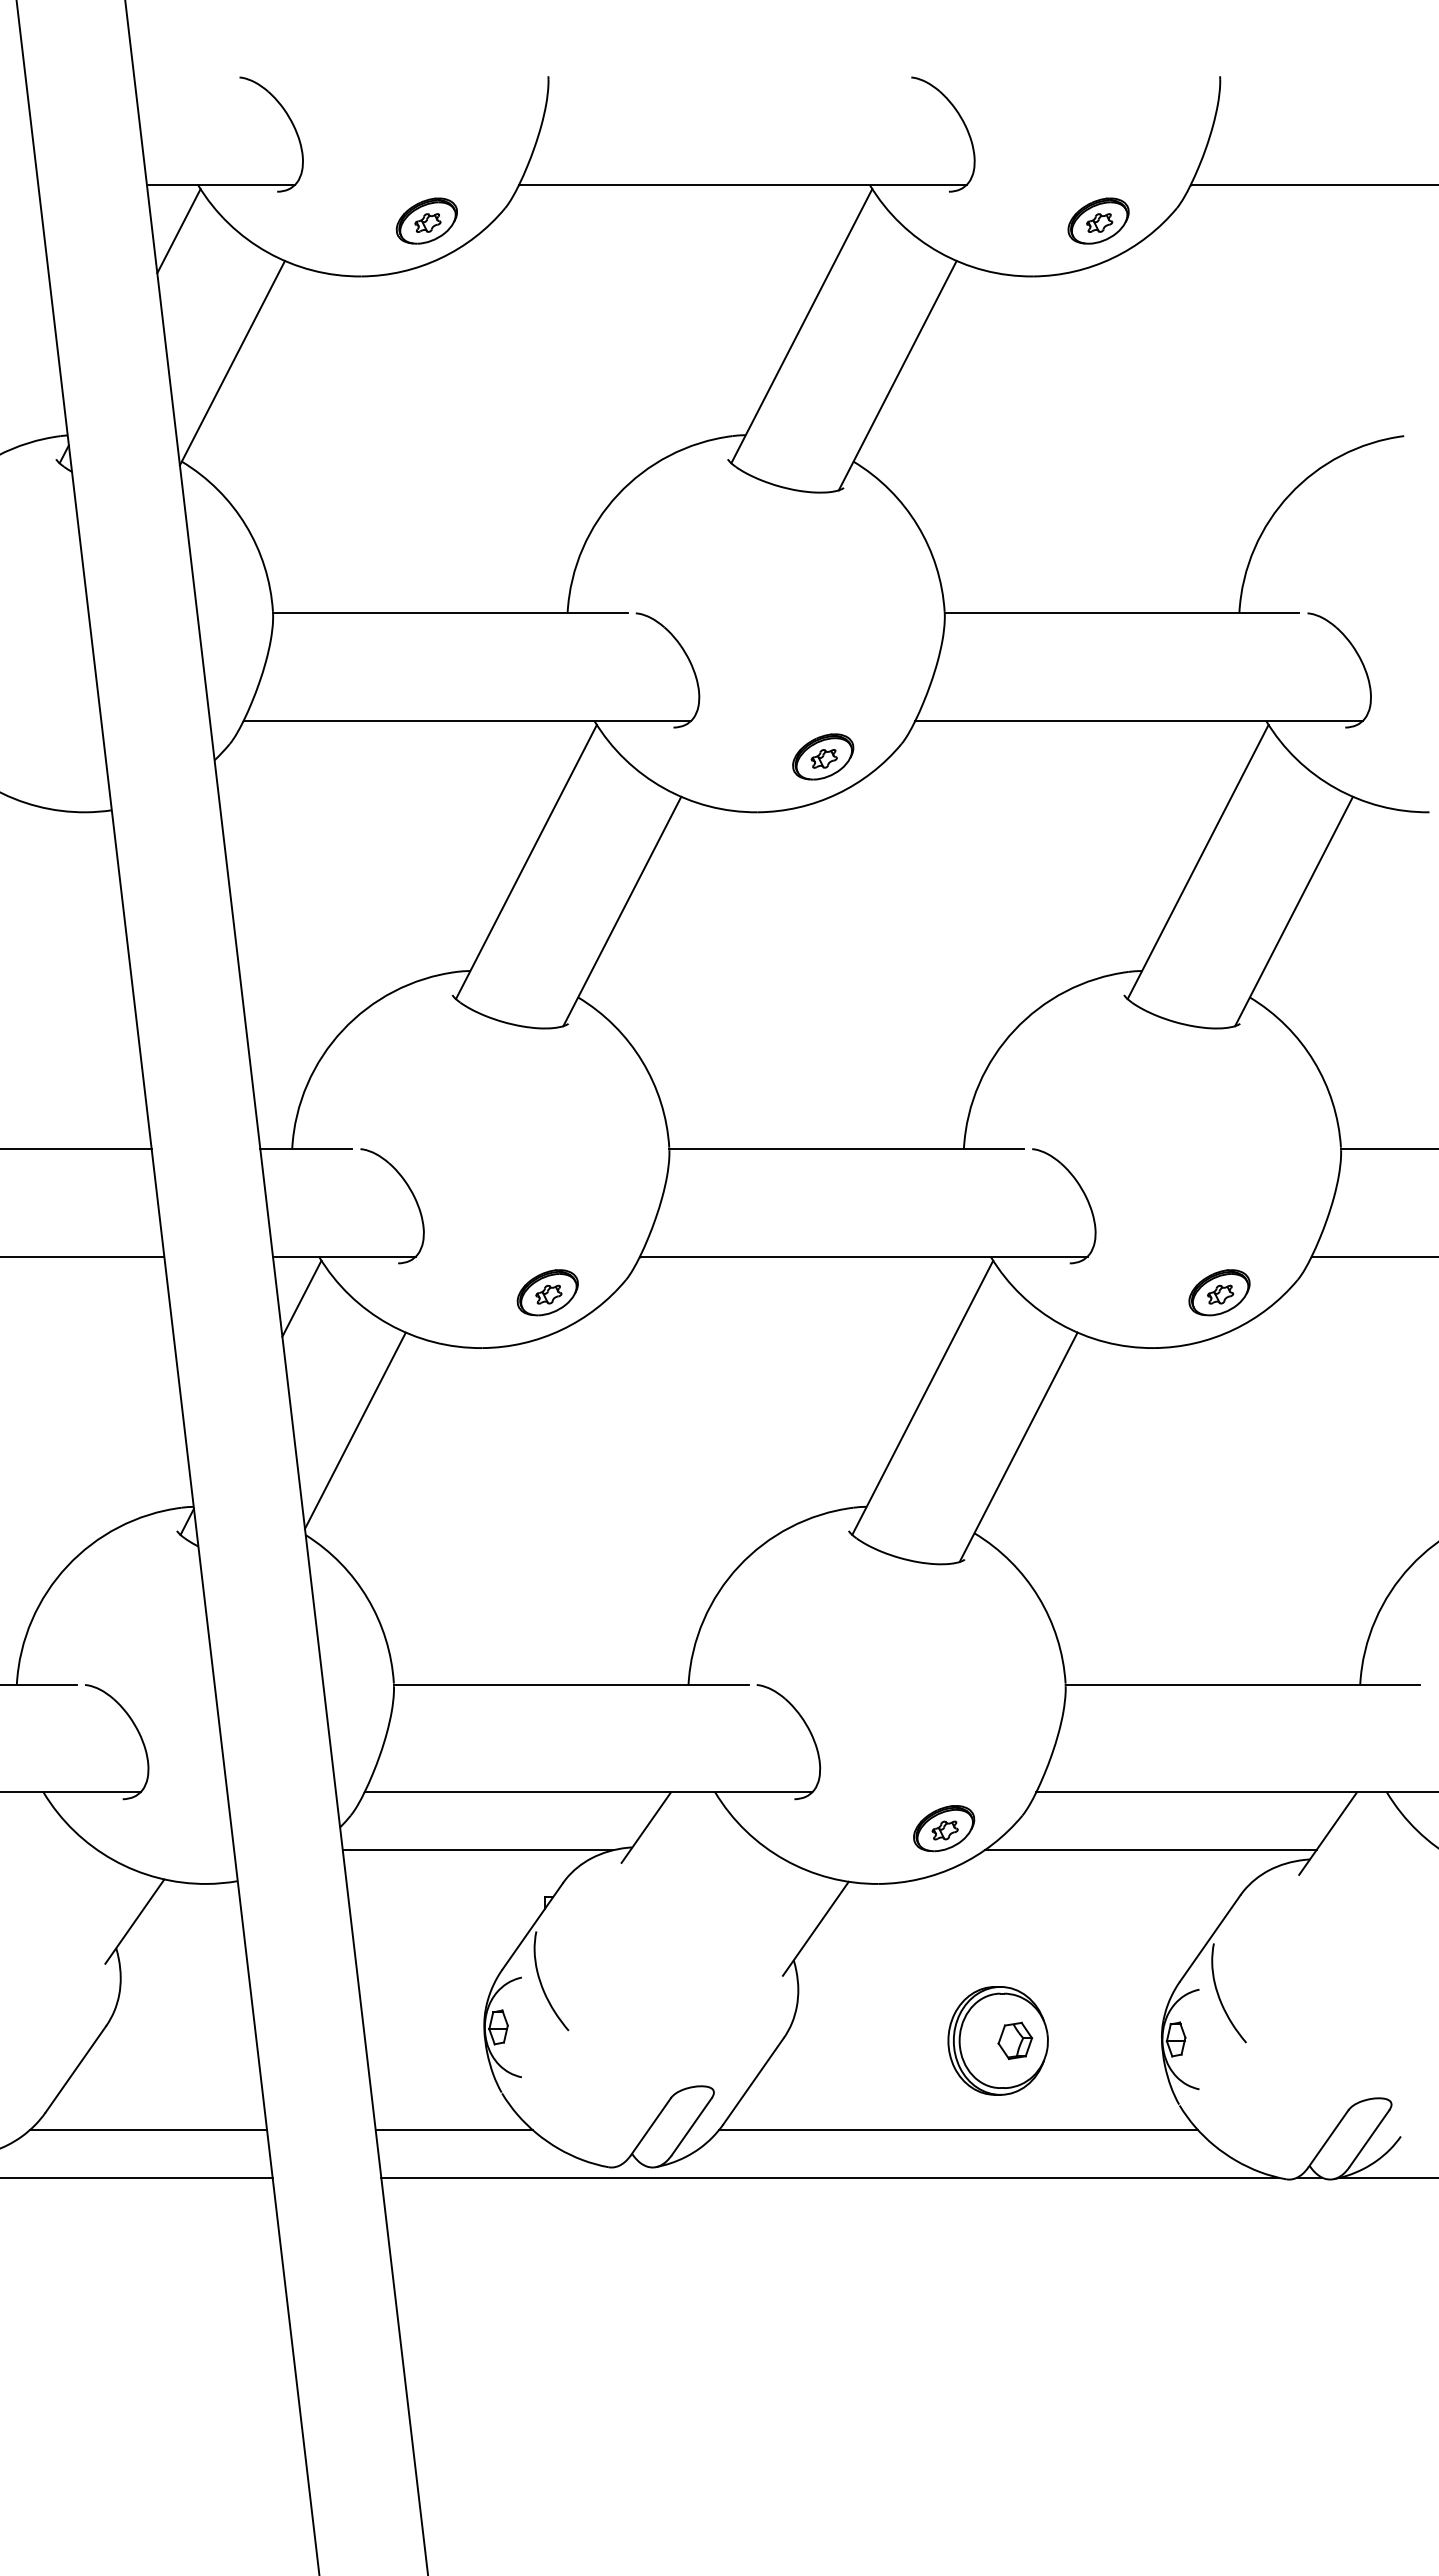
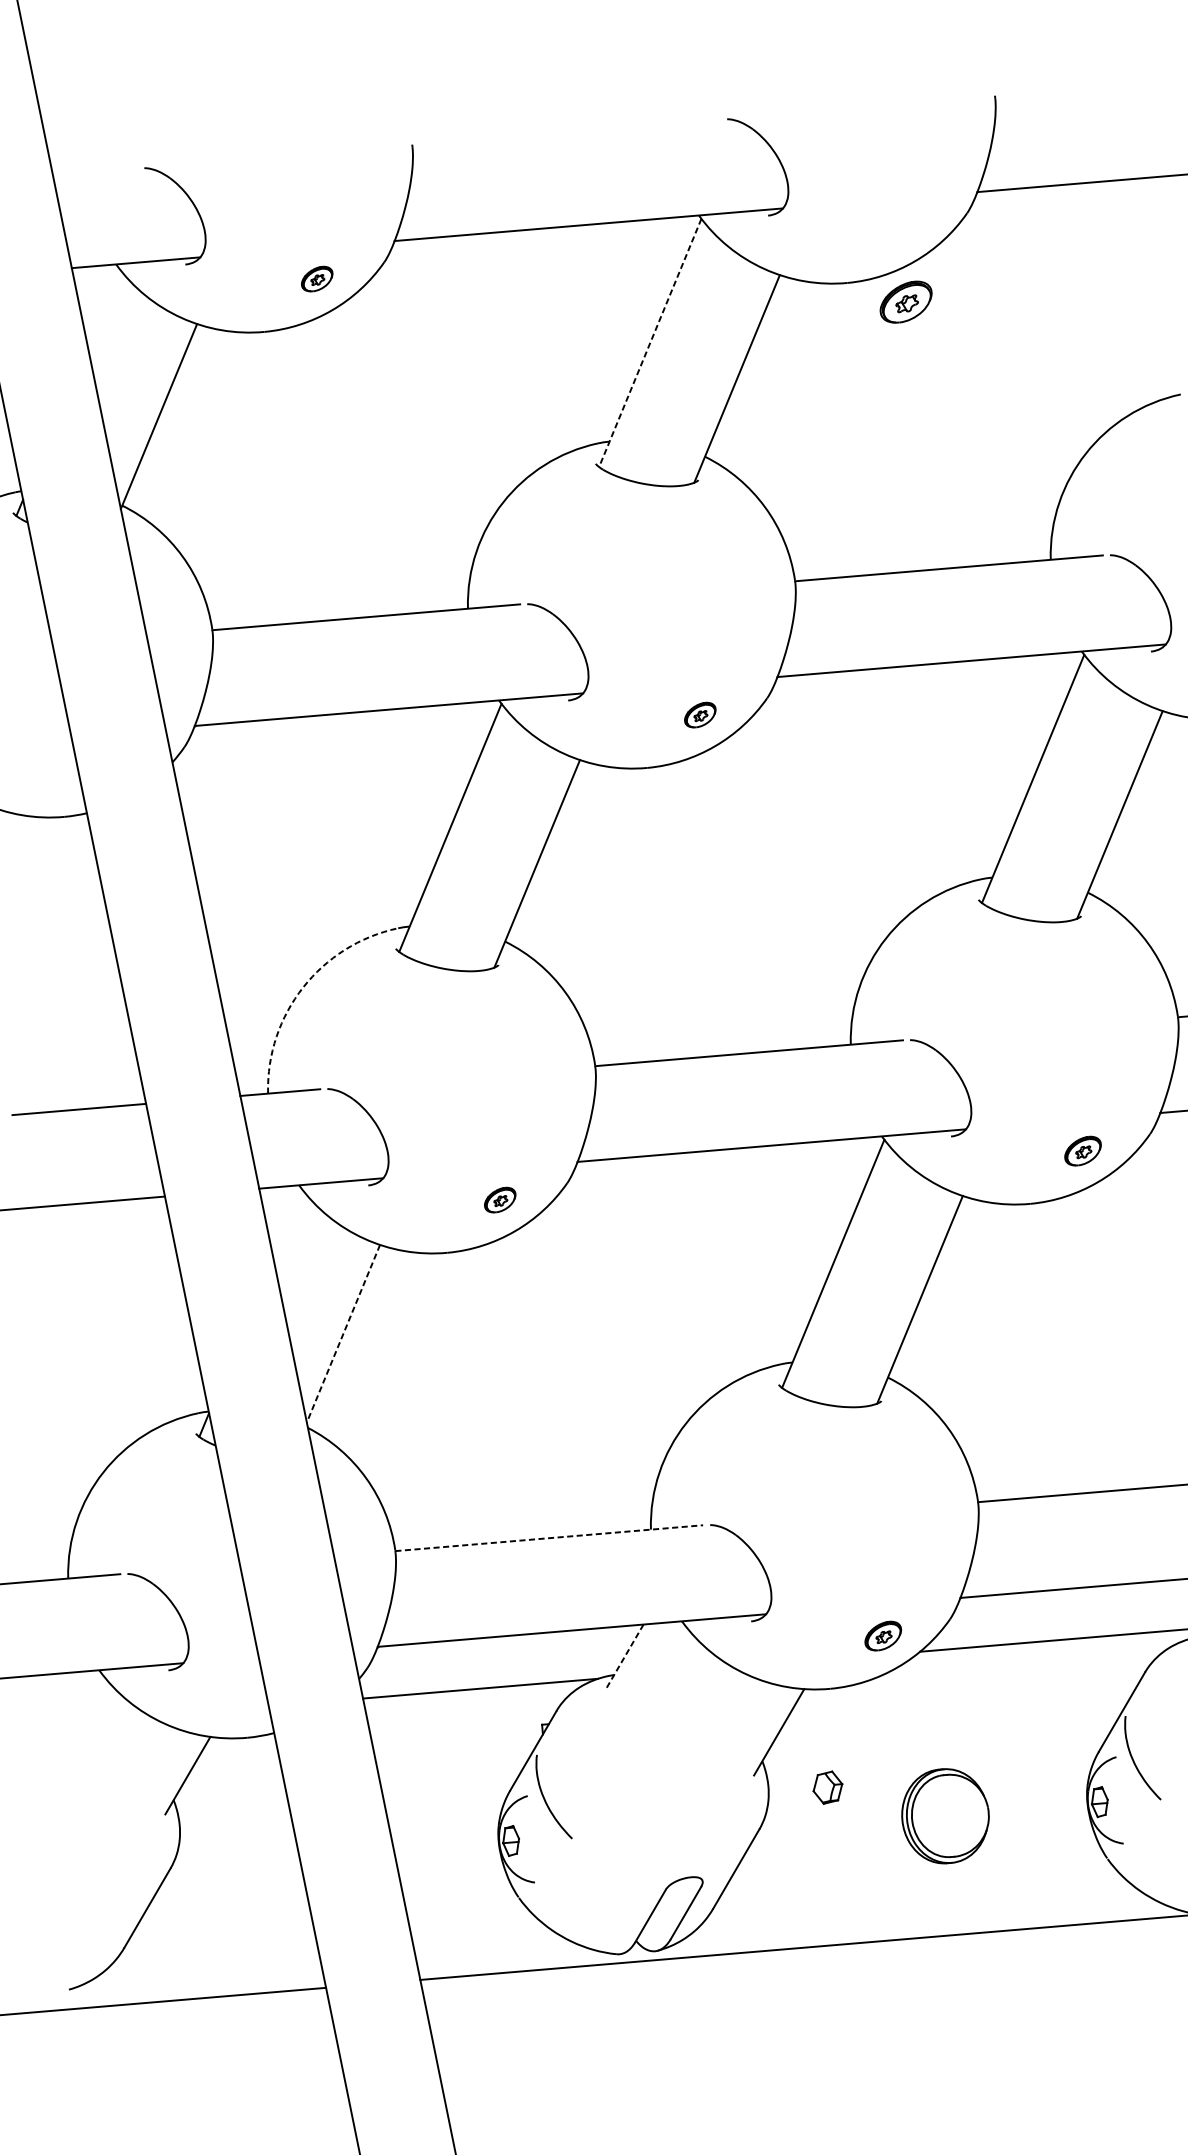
part: (426, 220) -> (316, 278), size x0.6
part: (1098, 220) -> (906, 301), moved
line: (178, 231) -> (102, 306), removed
line: (801, 326) -> (650, 343), solid -> dashed
part: (823, 756) -> (700, 714), size x0.6
arc: (342, 1030) -> (303, 987), solid -> dashed
part: (547, 1292) -> (500, 1199), size x0.6
part: (1219, 1292) -> (1083, 1150), size x0.7
line: (301, 1298) -> (287, 1222), removed
line: (355, 1431) -> (343, 1334), solid -> dashed
line: (571, 1684) -> (549, 1538), solid -> dashed
line: (646, 1828) -> (624, 1657), solid -> dashed
part: (944, 1828) -> (883, 1635), size x0.7
part: (1015, 2040) -> (828, 1787), moved
line: (148, 2130) -> (214, 1955), removed
line: (453, 2130) -> (479, 1933), removed
line: (958, 2130) -> (917, 1896), removed

